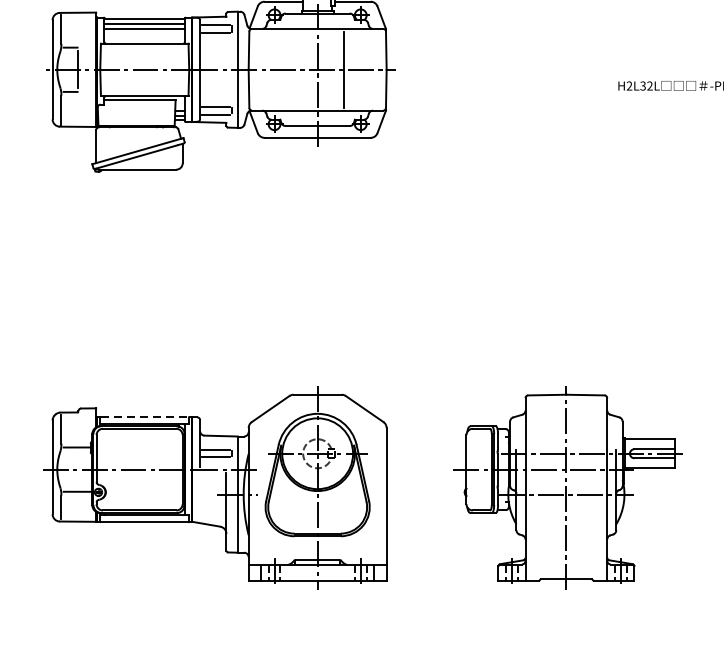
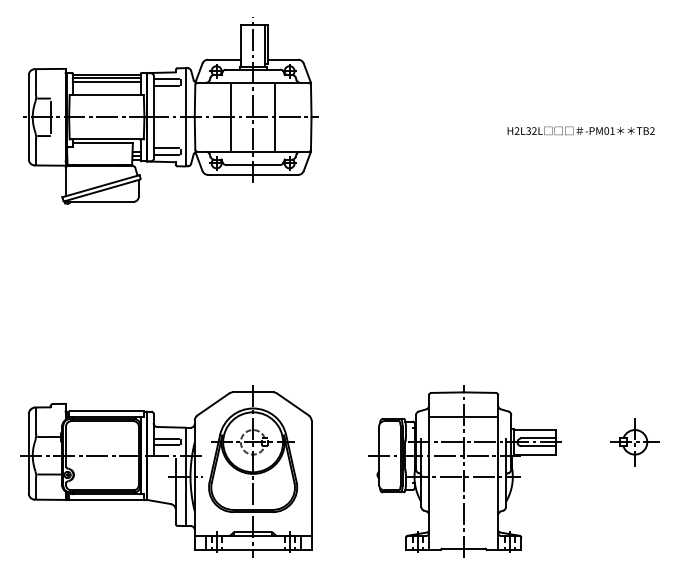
line: (290, 70) -> (230, 117), added
line: (144, 417) -> (106, 411), dashed -> solid
line: (566, 424) -> (463, 417), added

